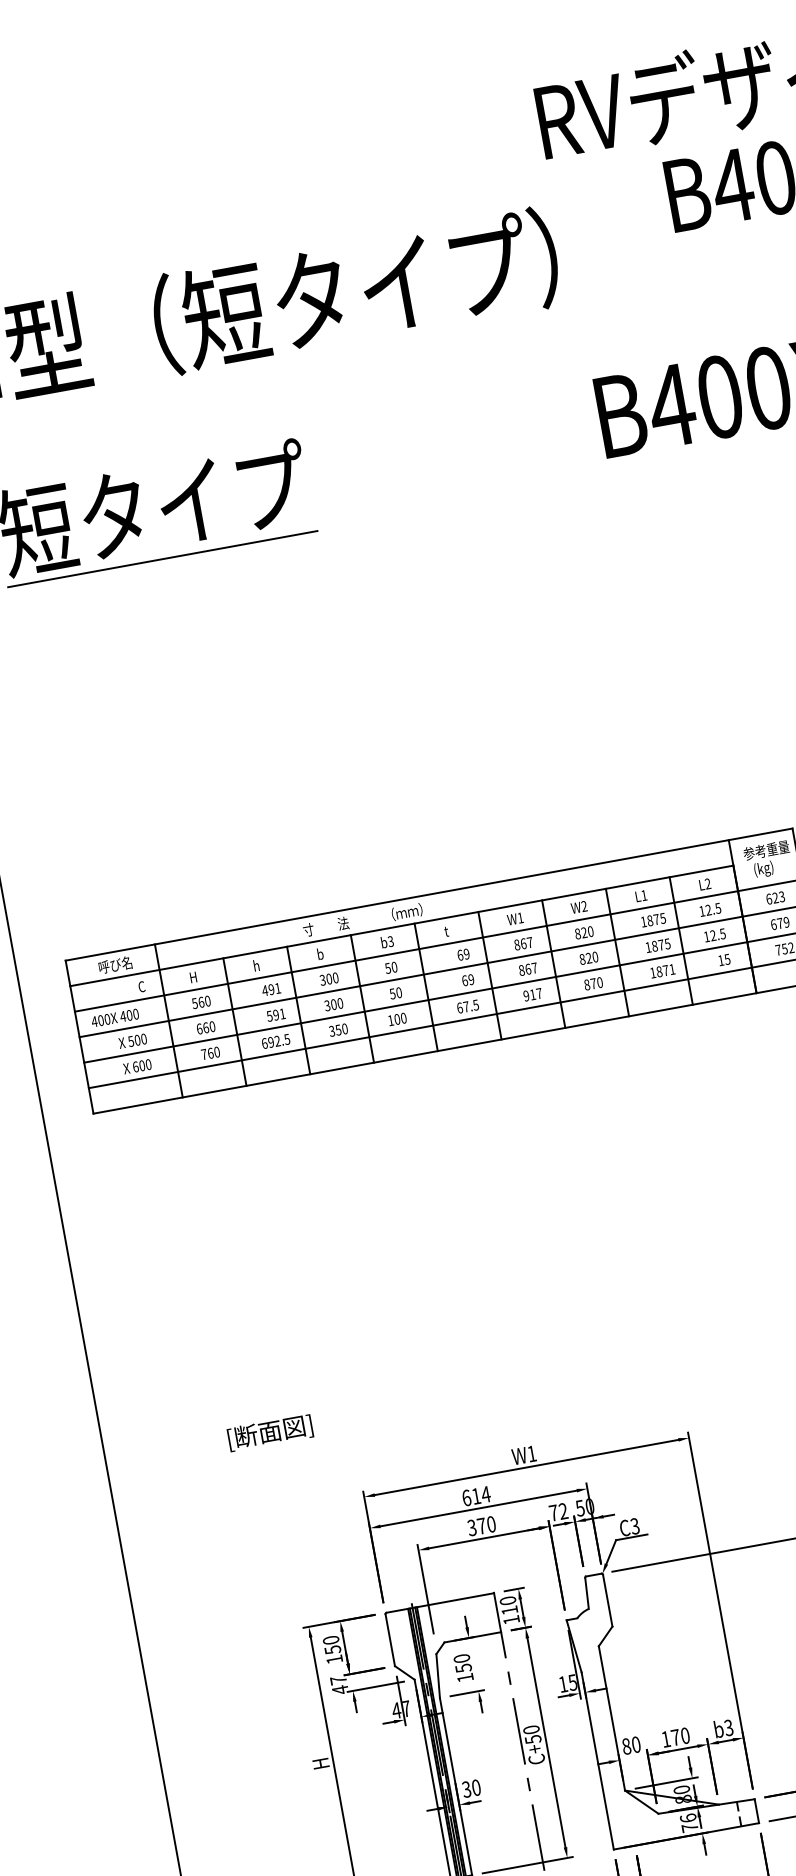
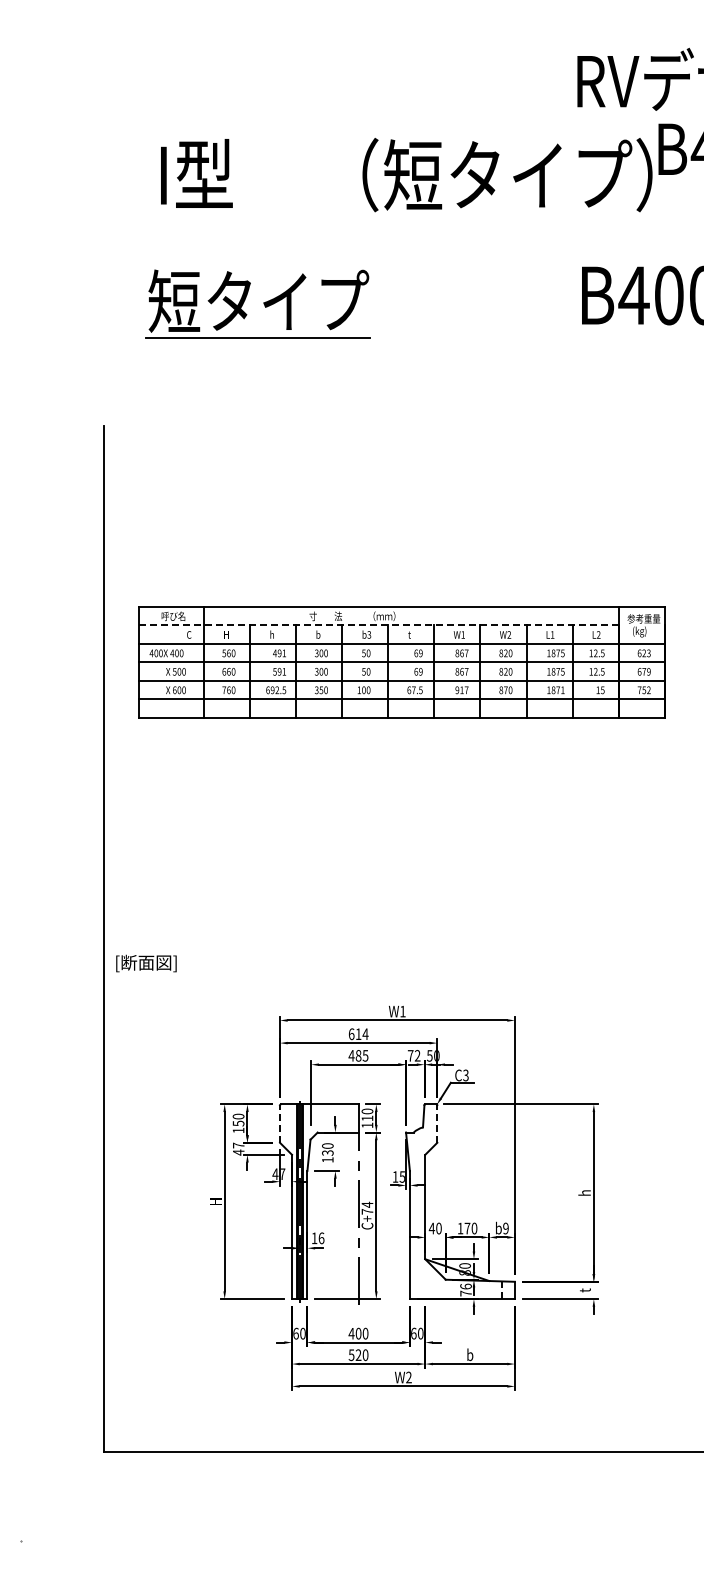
text: (355, 291) -> (507, 175), moved
line: (402, 925) -> (379, 625), solid -> dashed
text: (270, 1432) -> (146, 963), moved
text: (481, 1525) -> (358, 1055), 370 -> 485
line: (607, 1599) -> (437, 1123), solid -> dashed
line: (390, 1639) -> (280, 1123), solid -> dashed
text: (463, 1667) -> (327, 1152), 150 -> 130
text: (728, 1727) -> (505, 1228), b3 -> b9
text: (532, 1733) -> (367, 1207), C+50 -> C+74
text: (625, 1746) -> (431, 1228), 80 -> 40
text: (470, 1788) -> (317, 1238), 30 -> 16

